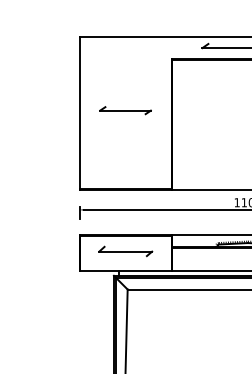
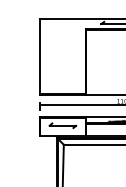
part: (125, 111) -> (62, 55), removed

